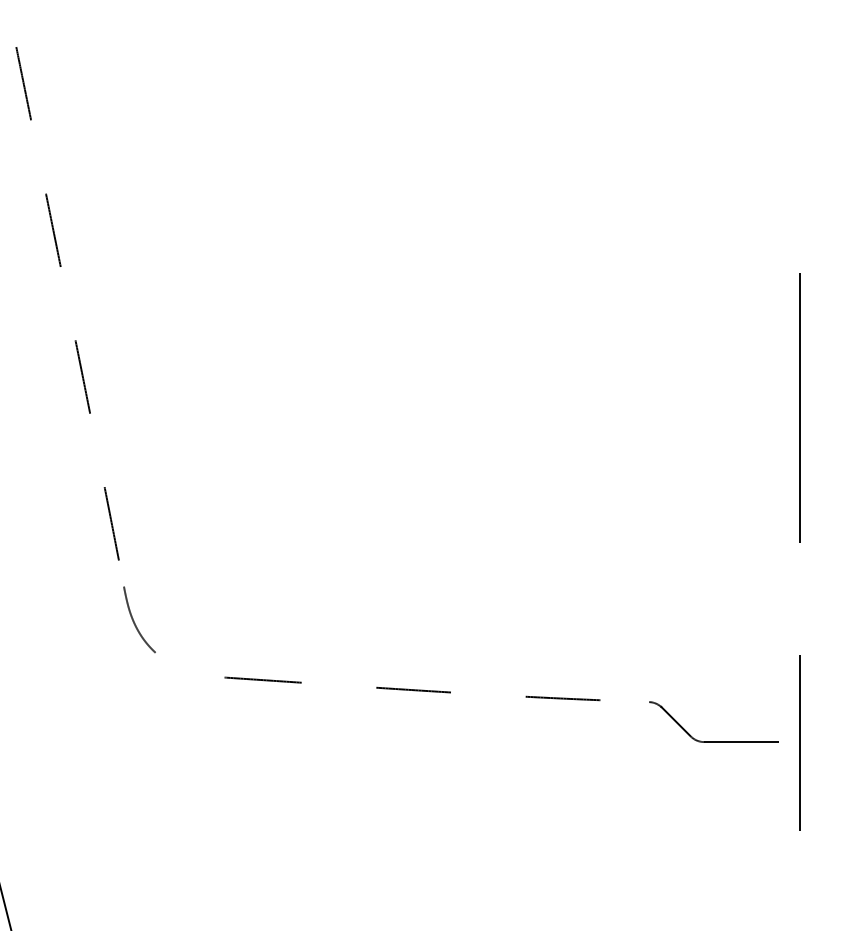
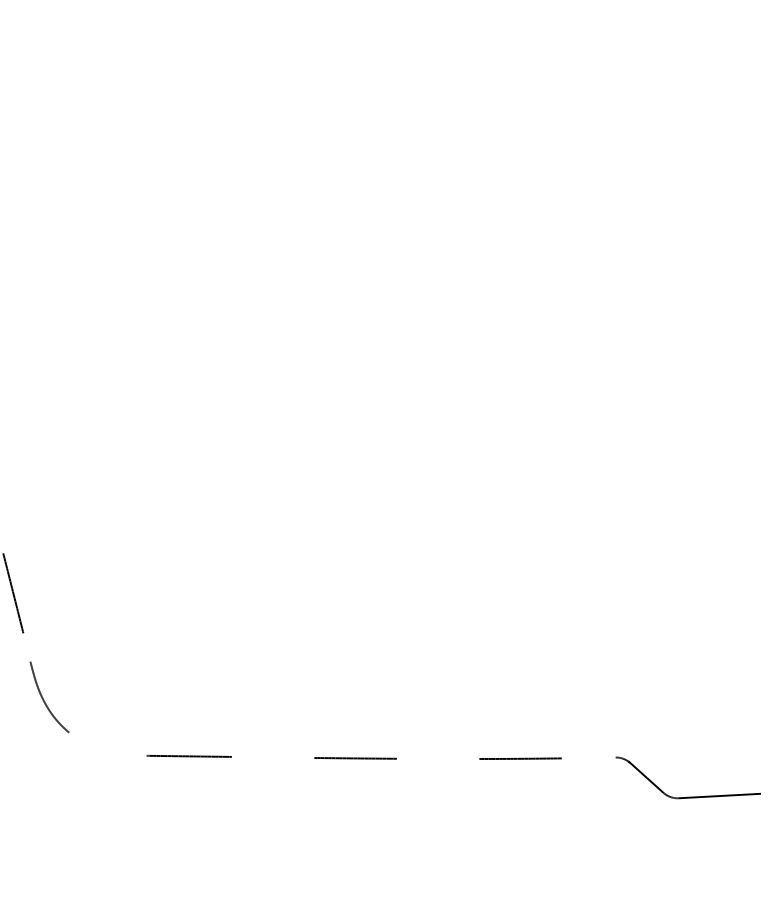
line: (799, 407) -> (763, 424), removed

